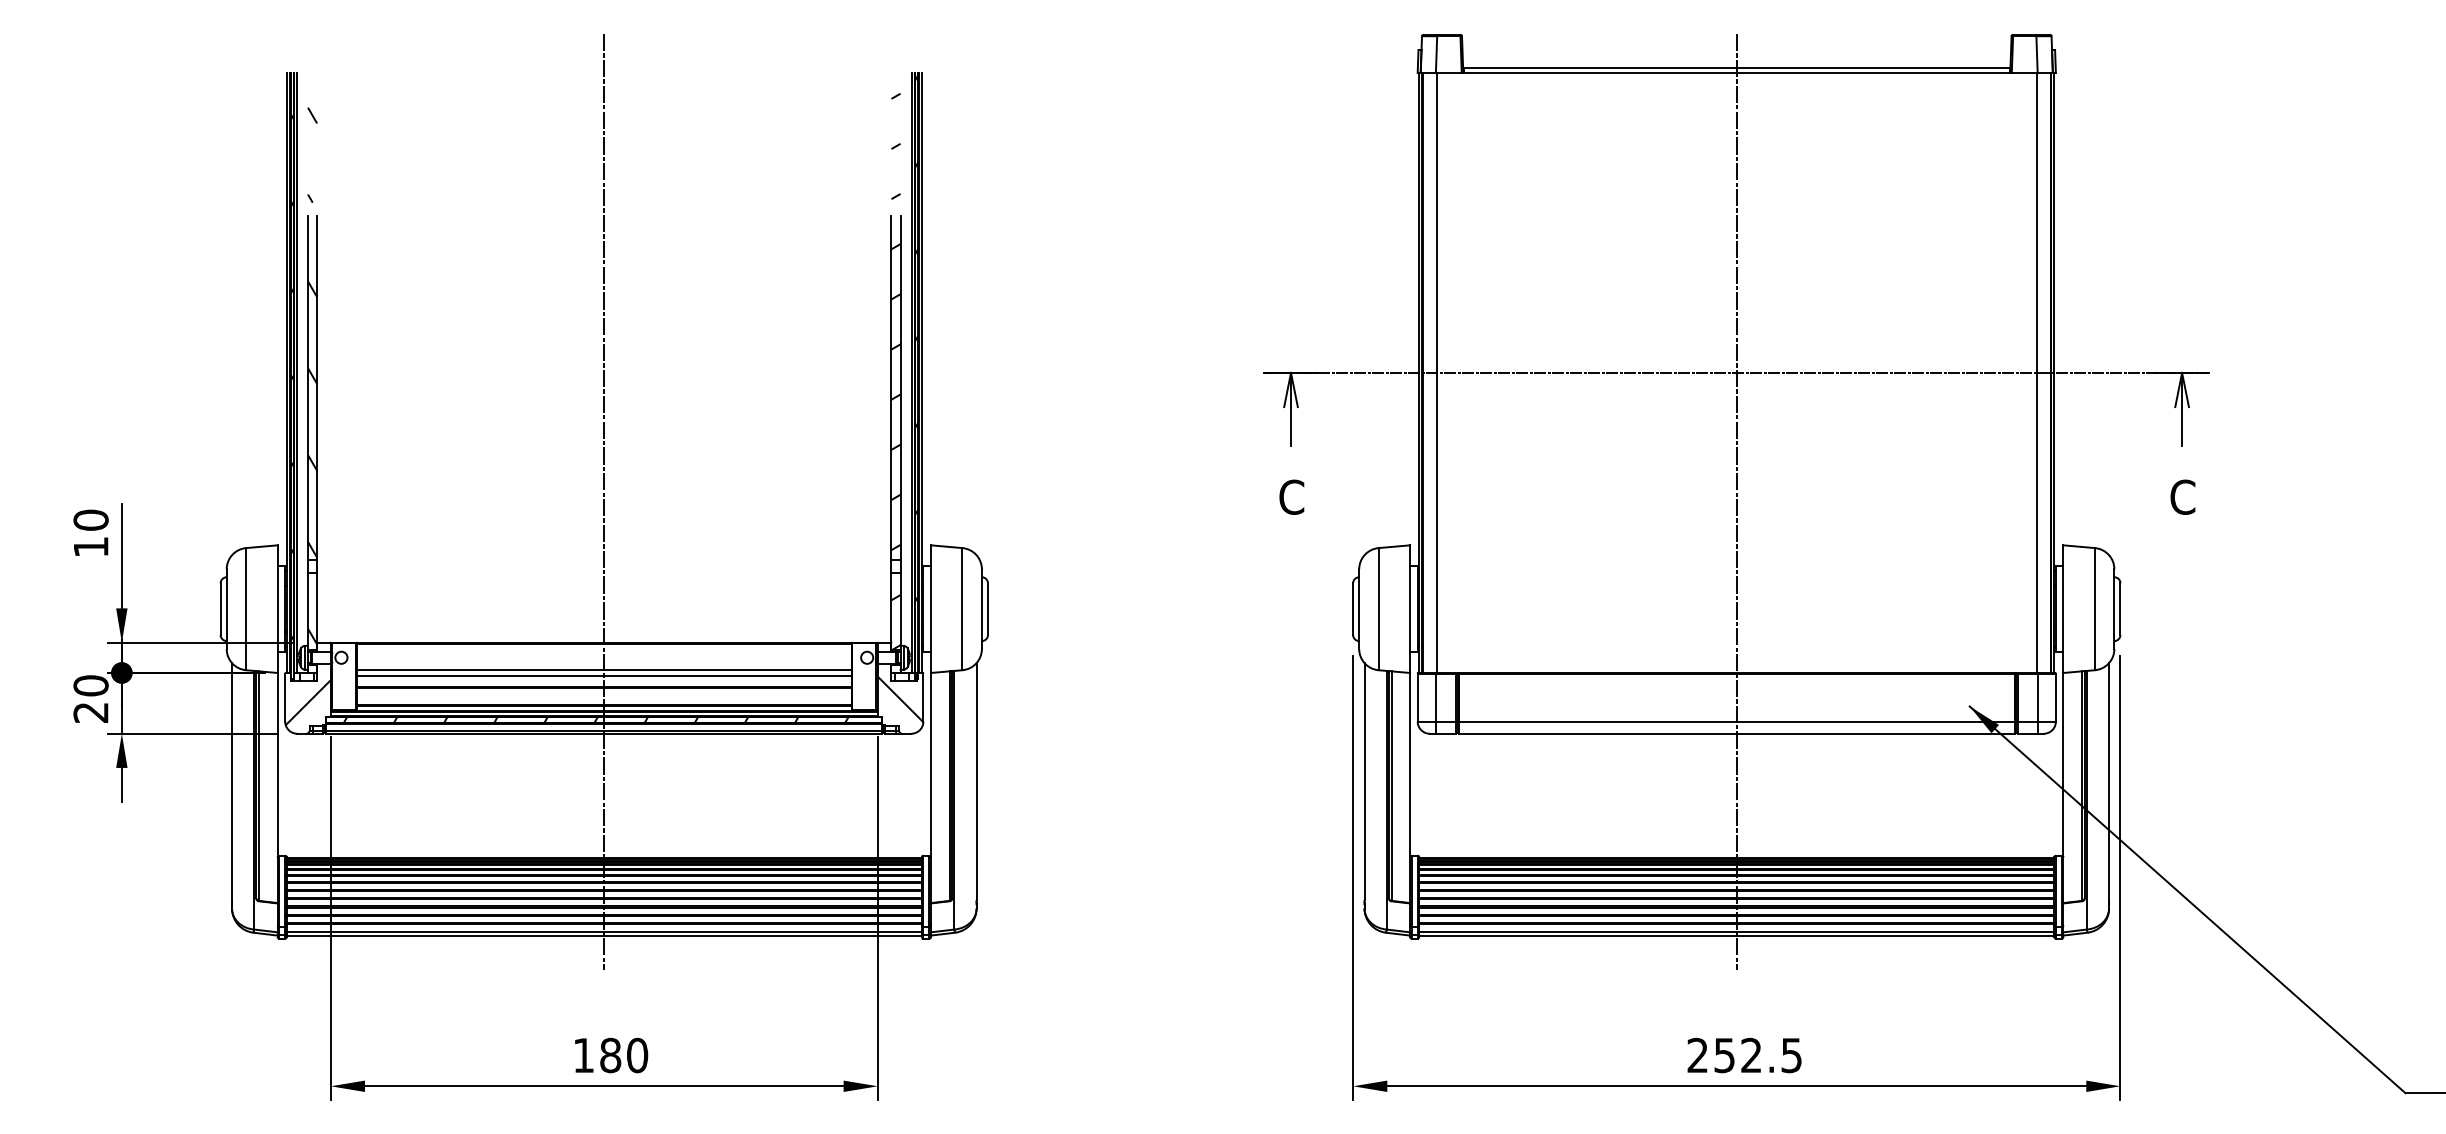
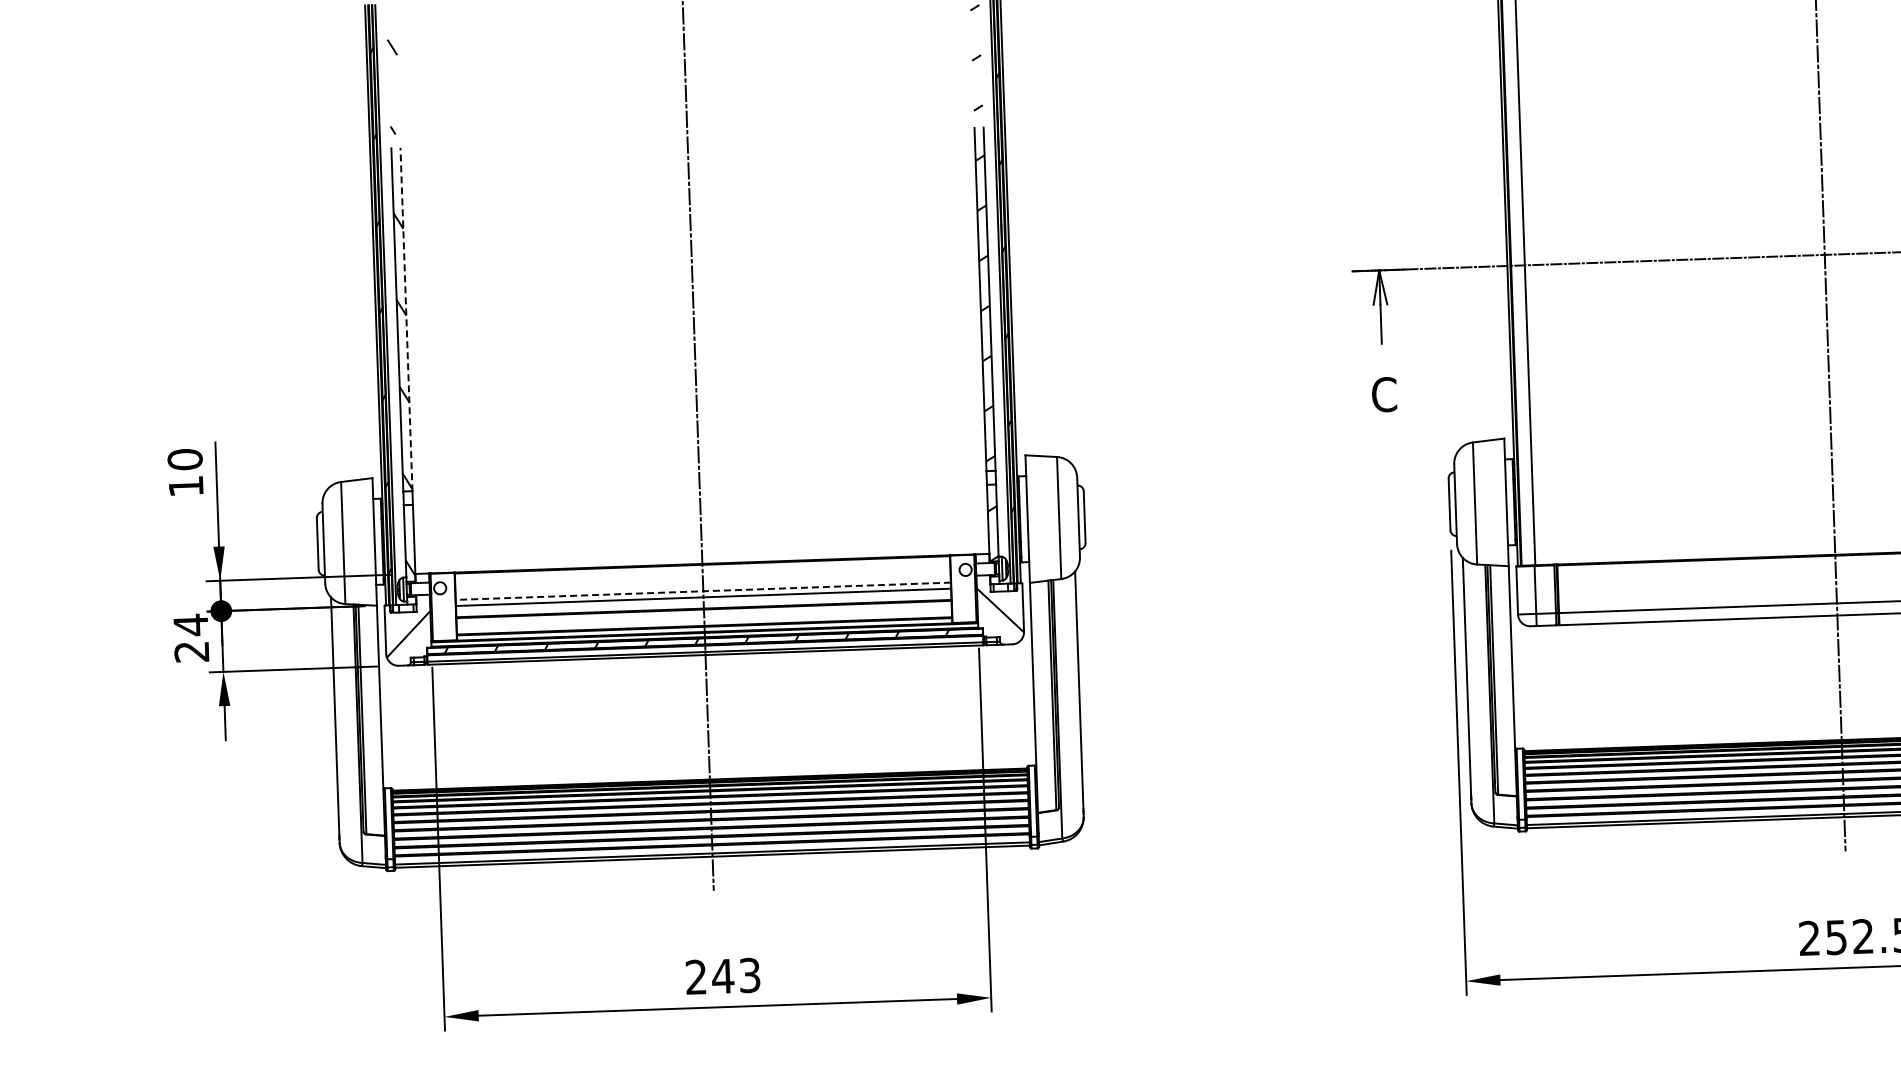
line: (317, 388) -> (406, 320), solid -> dashed
line: (604, 669) -> (703, 590), solid -> dashed
text: (90, 685) -> (190, 624), 20 -> 24
text: (610, 1055) -> (722, 976), 180 -> 243

